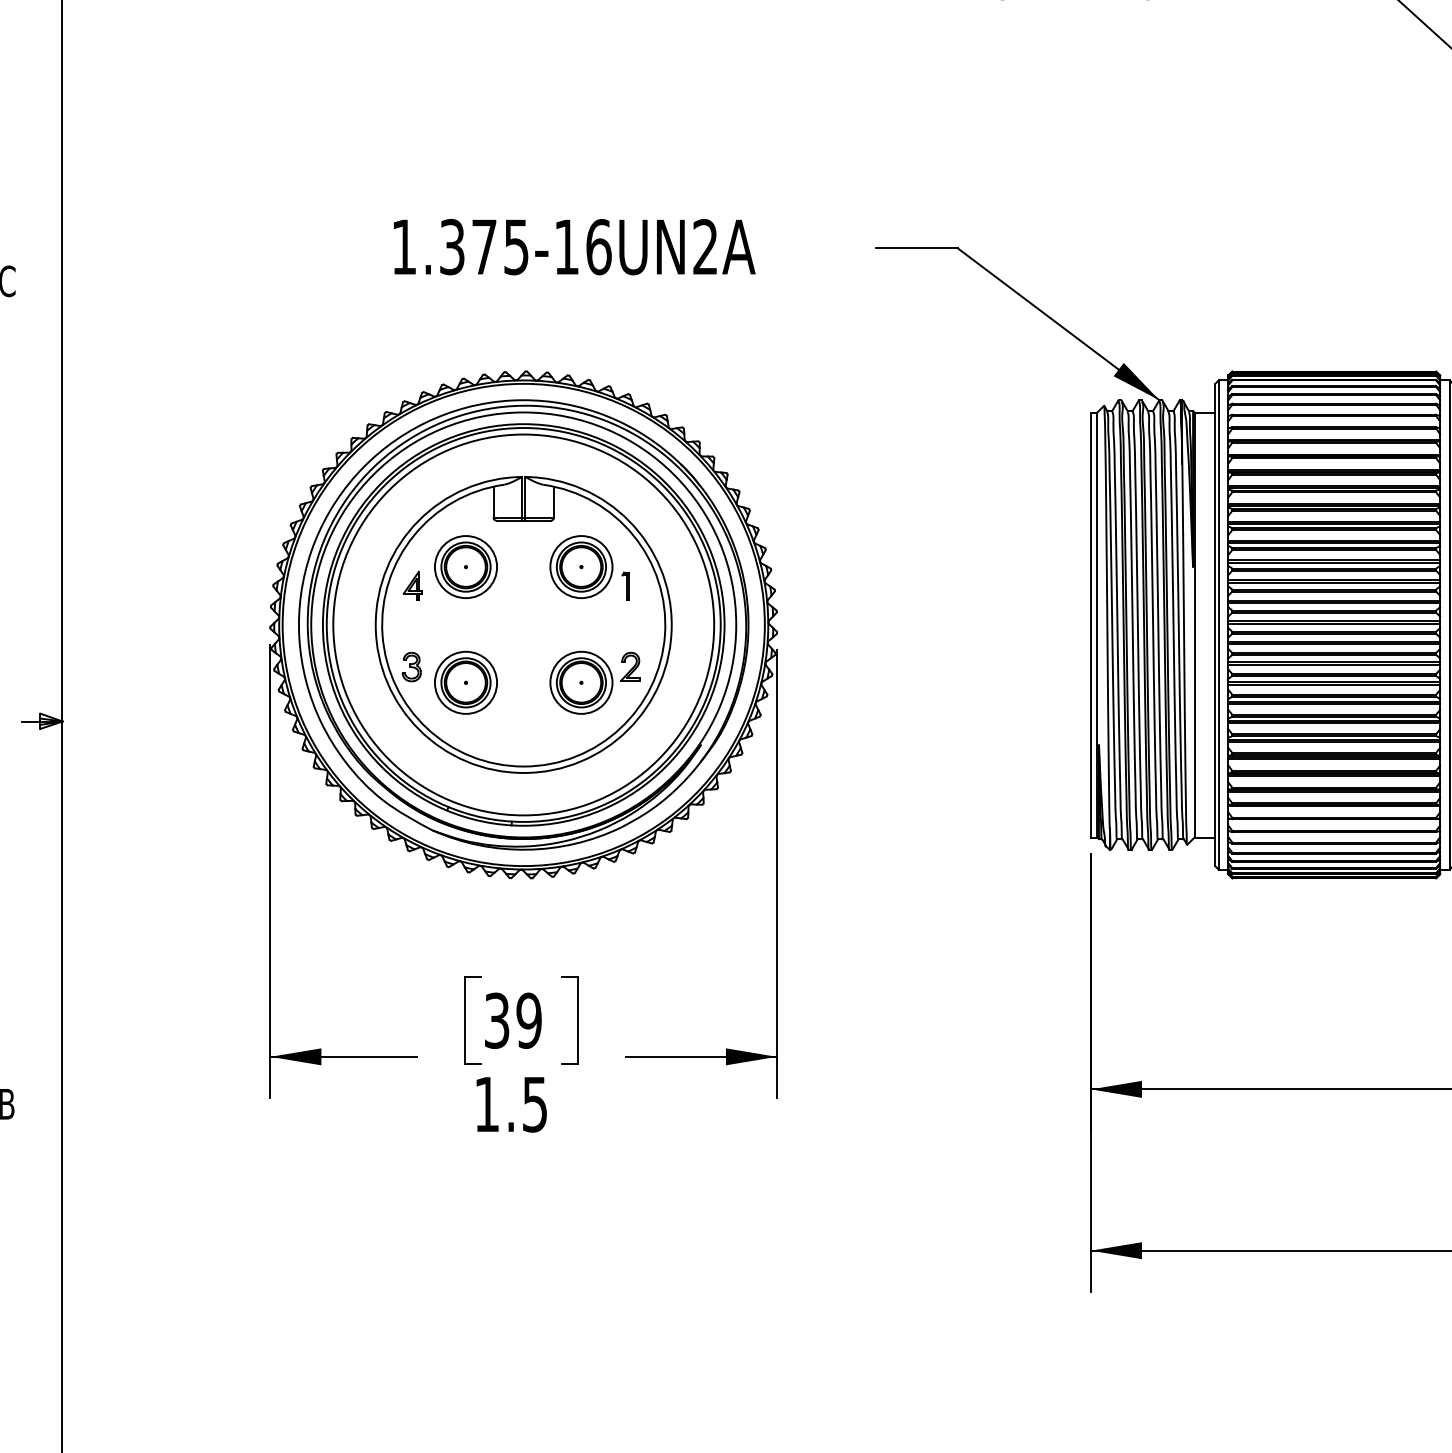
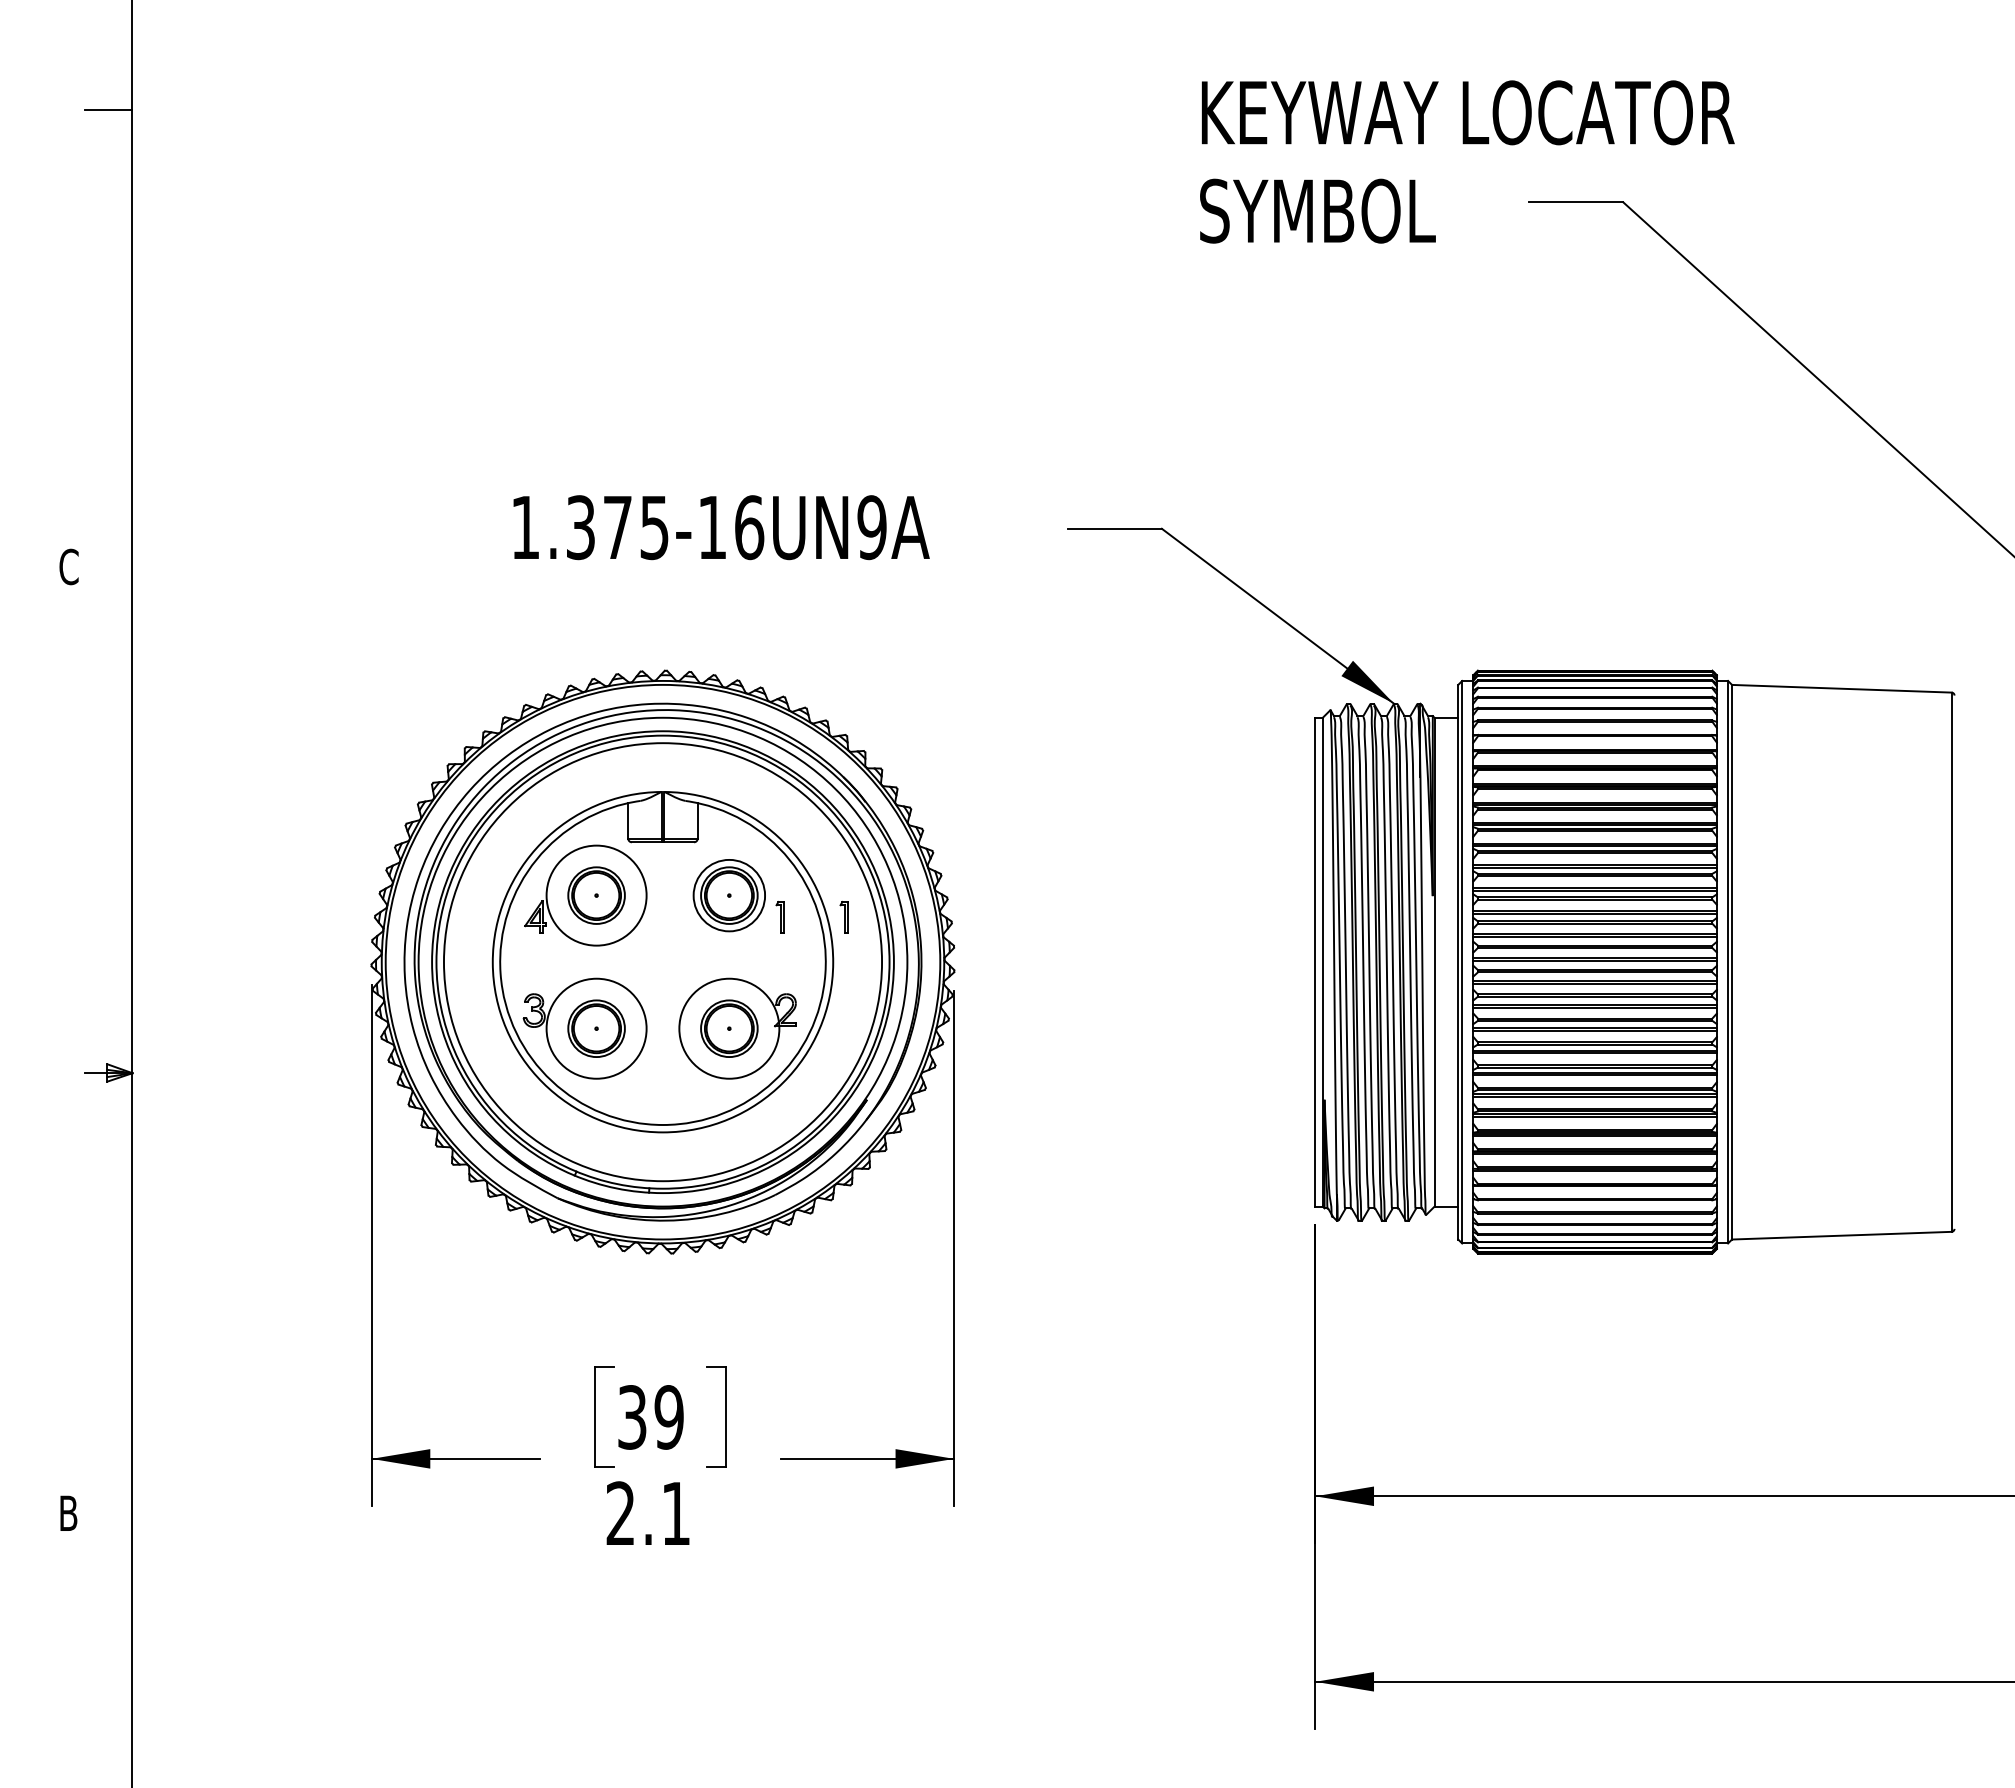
text: (705, 247) -> (871, 527), 1.375-16UN2A -> 1.375-16UN9A
circle: (465, 566) -> (596, 895), size x1.4
part: (680, 586) -> (843, 917), added
circle: (465, 682) -> (596, 1028), size x1.4
circle: (581, 682) -> (729, 1028), size x1.4
text: (510, 1104) -> (647, 1513), 1.5 -> 2.1

